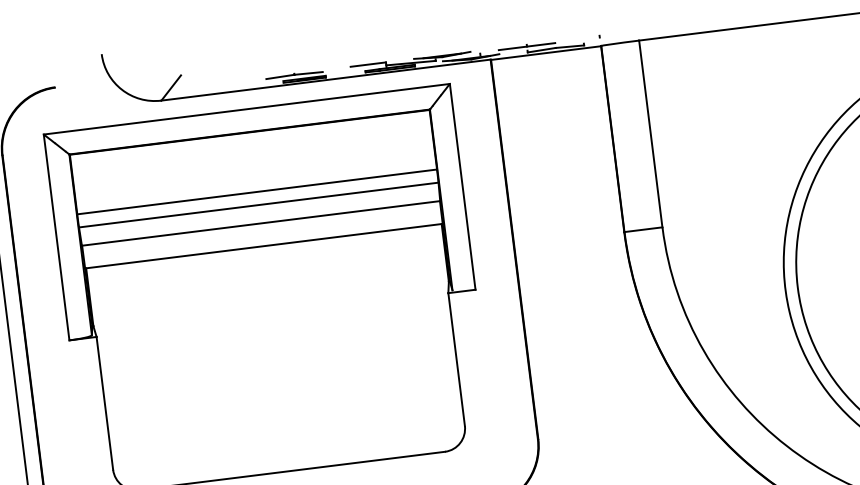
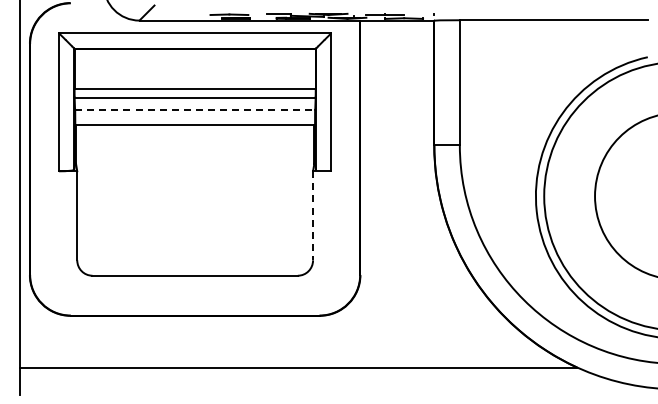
line: (261, 222) -> (195, 109), solid -> dashed
line: (457, 359) -> (313, 215), solid -> dashed

